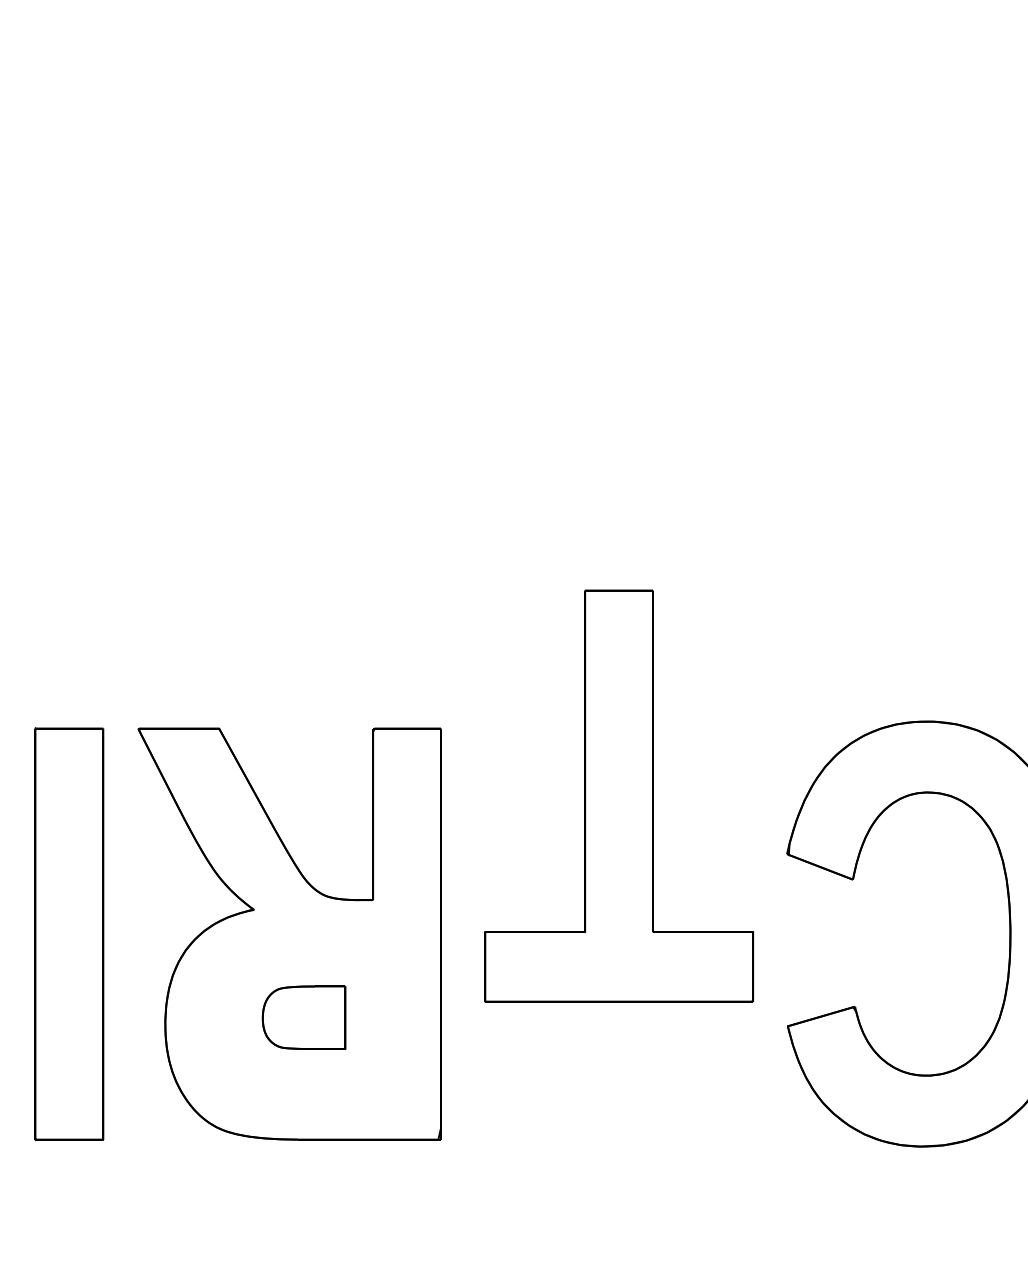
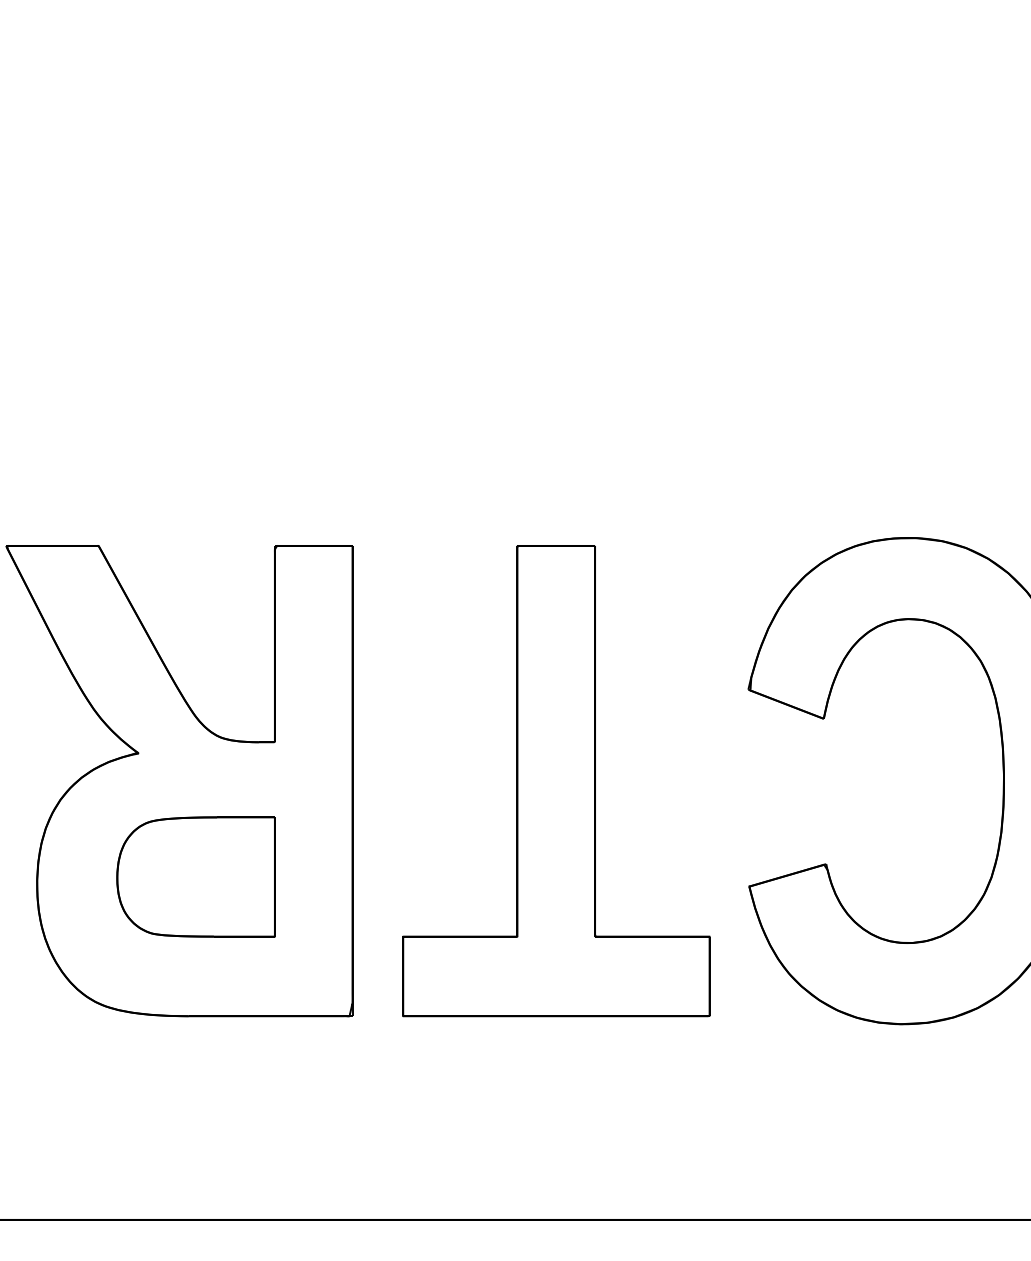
part: (619, 795) -> (556, 780), moved
part: (303, 1017) -> (195, 876), size x1.67

